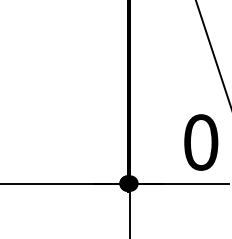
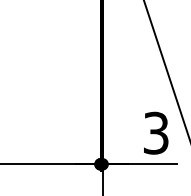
text: (201, 141) -> (156, 132), 0 -> 3

